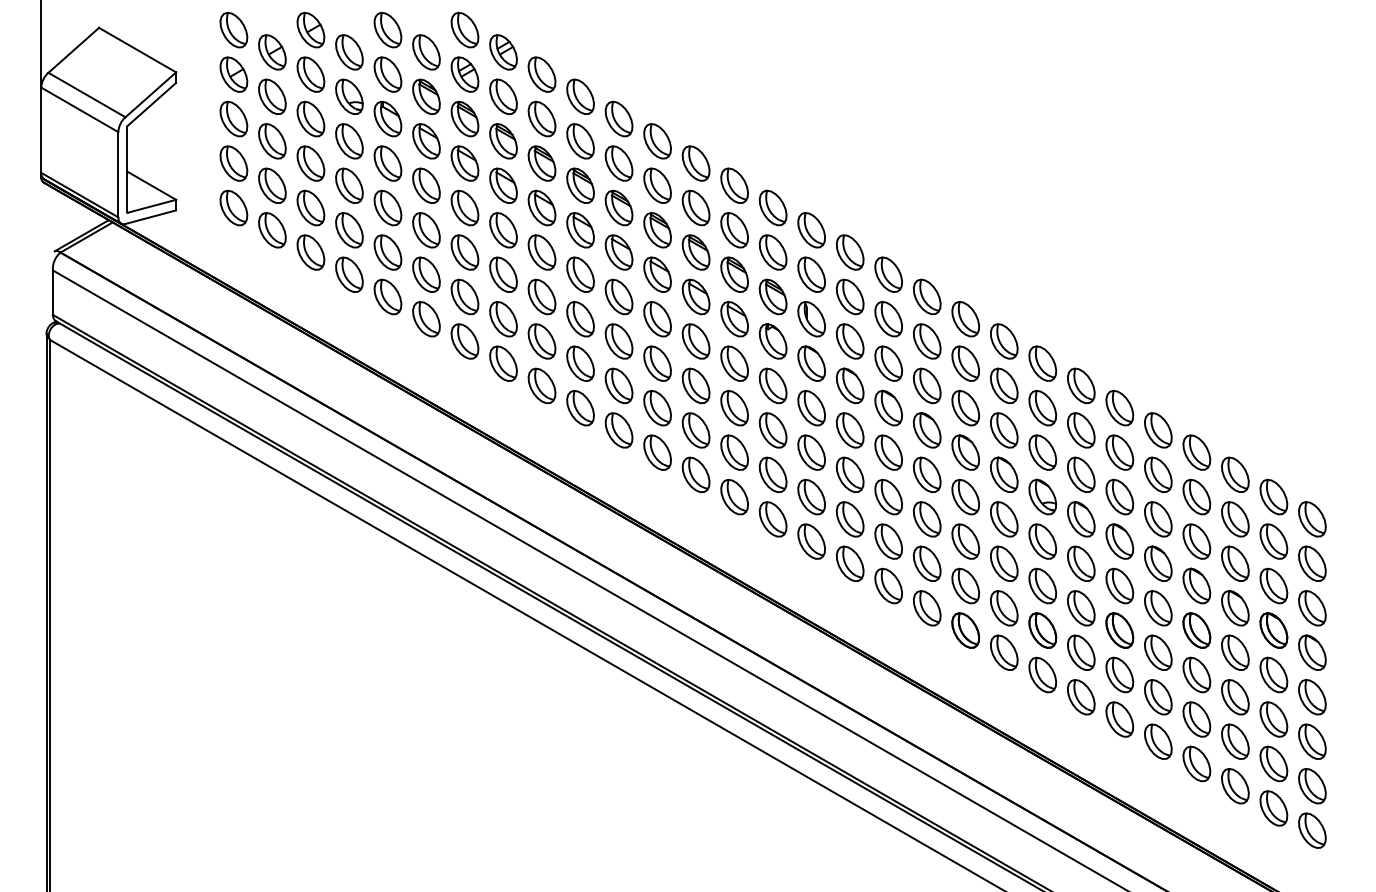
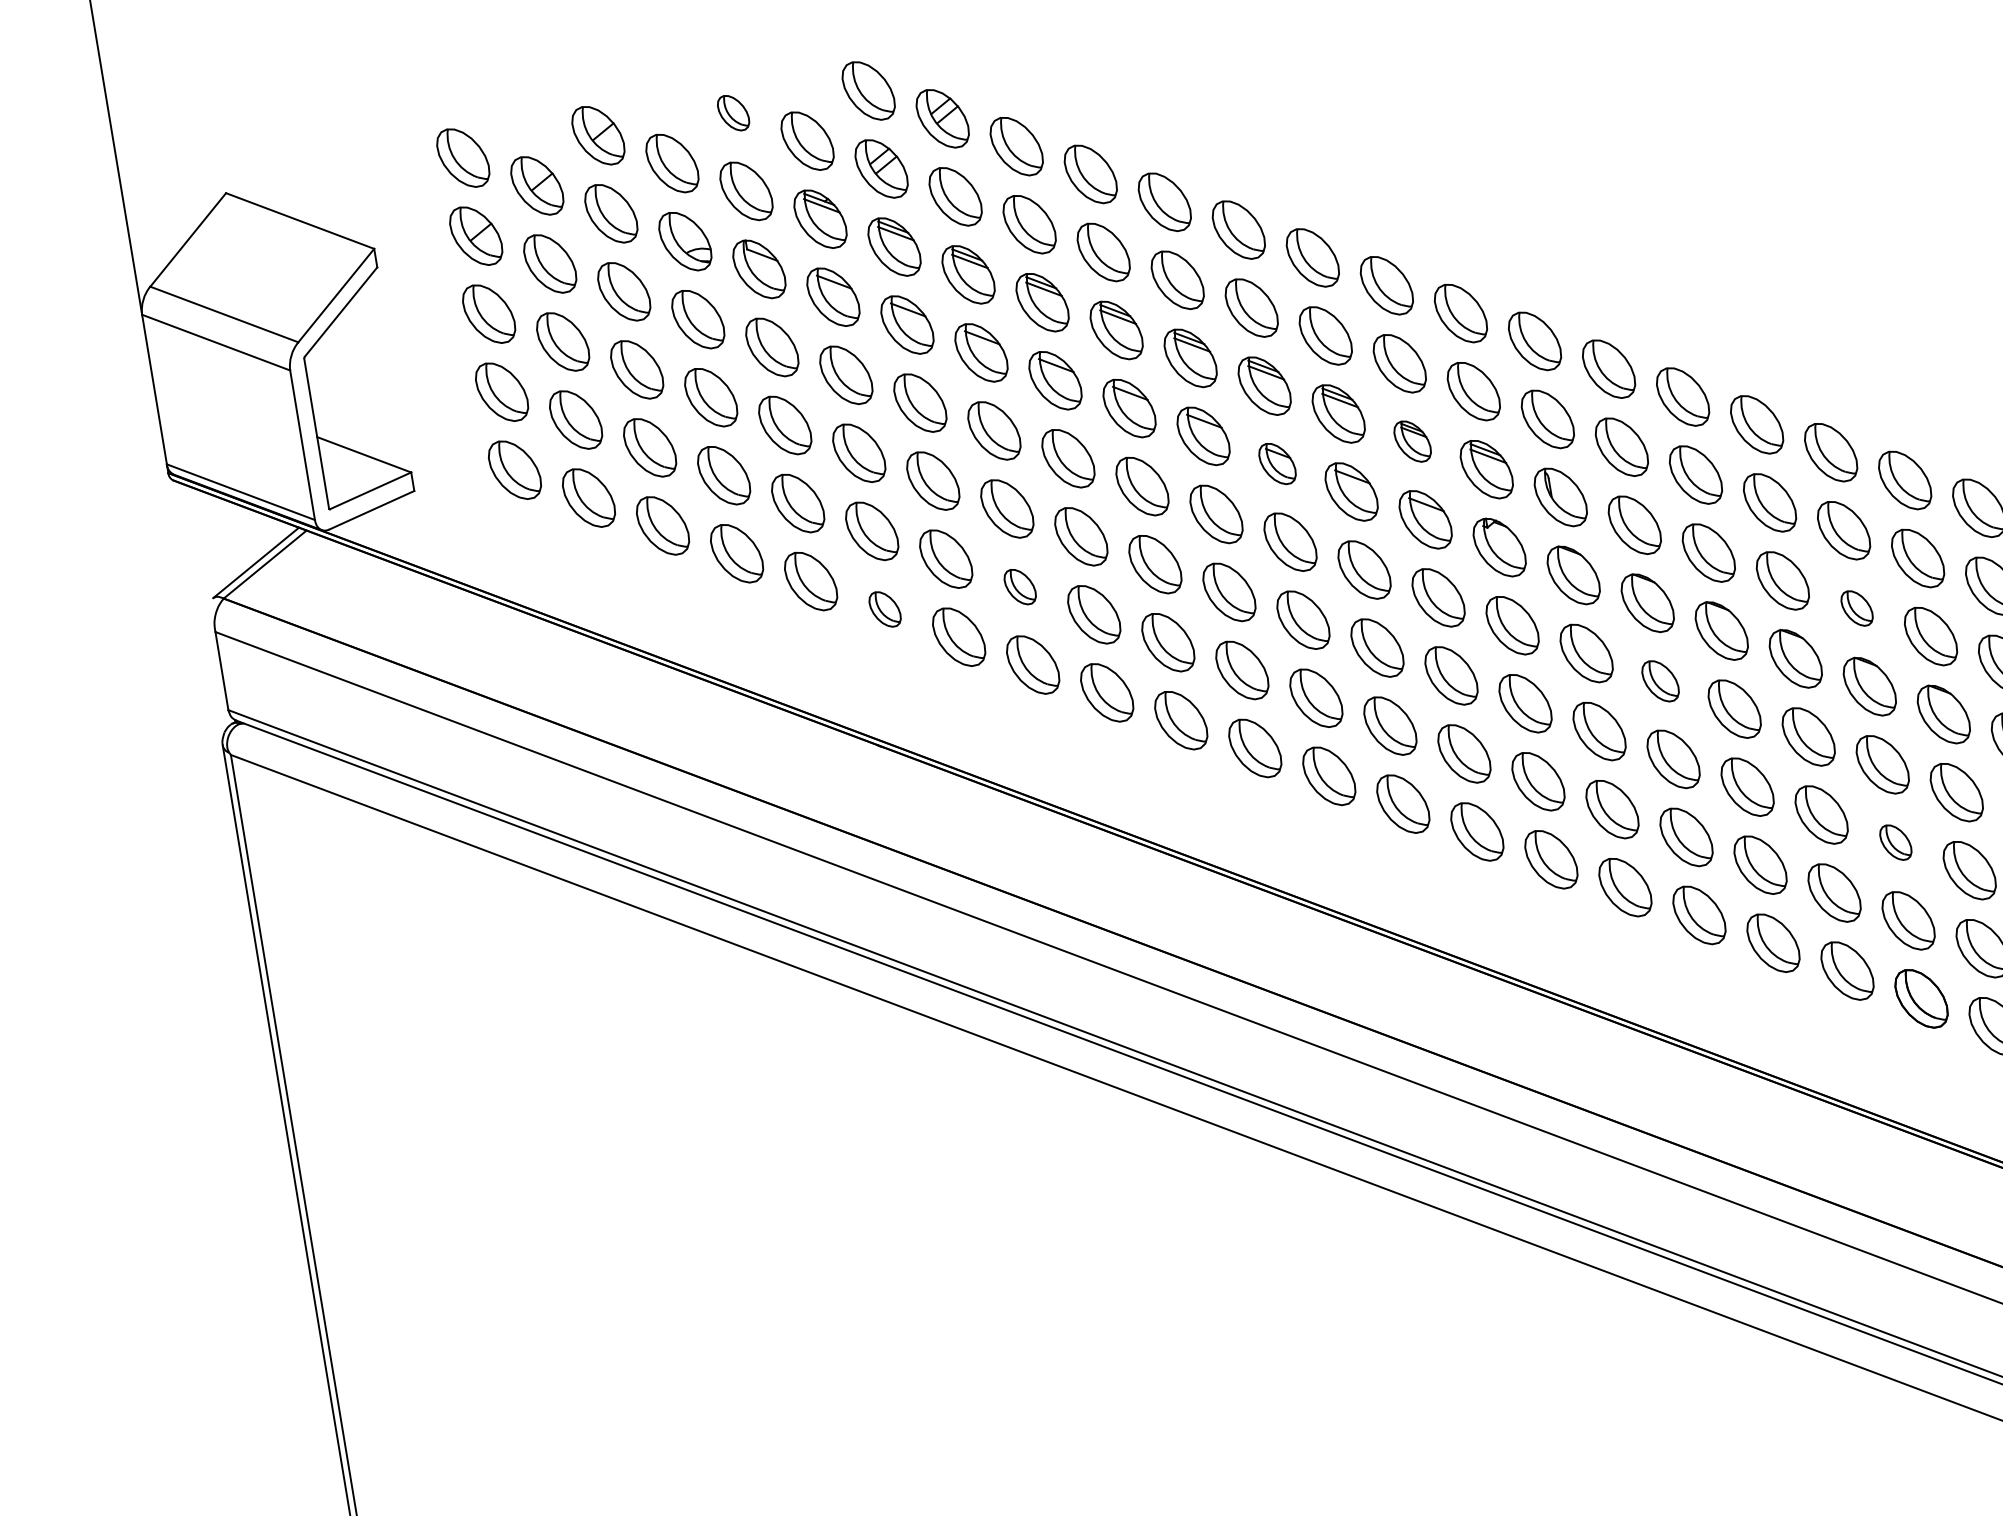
part: (387, 29) -> (732, 112), size x0.6
part: (657, 274) -> (1277, 463), size x0.7
part: (734, 274) -> (1412, 441), size x0.7
part: (426, 319) -> (885, 609), size x0.6
part: (503, 319) -> (1020, 587), size x0.6
part: (965, 407) -> (1856, 607), size x0.6
part: (849, 430) -> (1659, 681), size x0.7
part: (965, 541) -> (1895, 842), size x0.6

